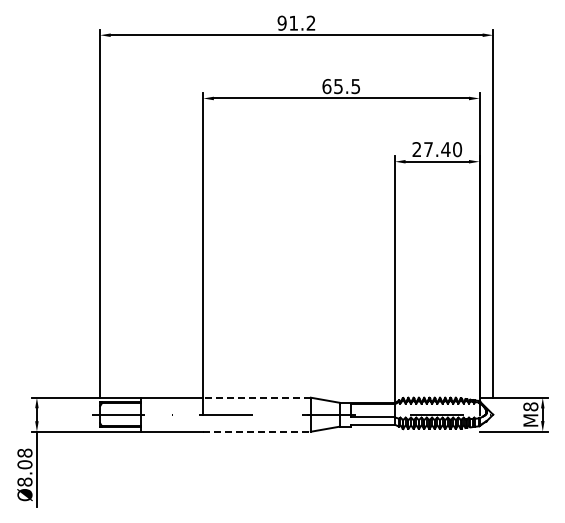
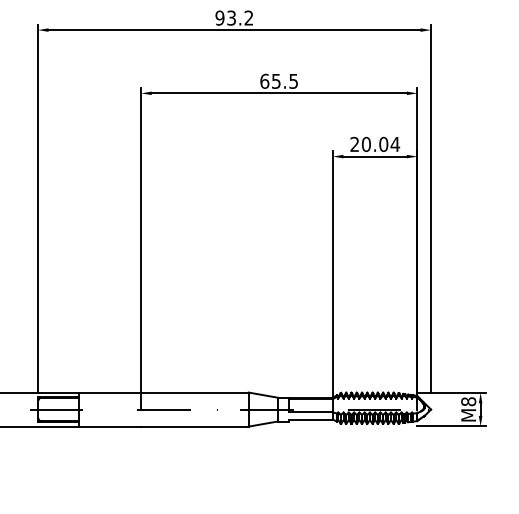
text: (293, 22) -> (231, 17), 91.2 -> 93.2
text: (443, 149) -> (381, 144), 27.40 -> 20.04
line: (257, 397) -> (195, 392), dashed -> solid
line: (257, 431) -> (195, 426), dashed -> solid

